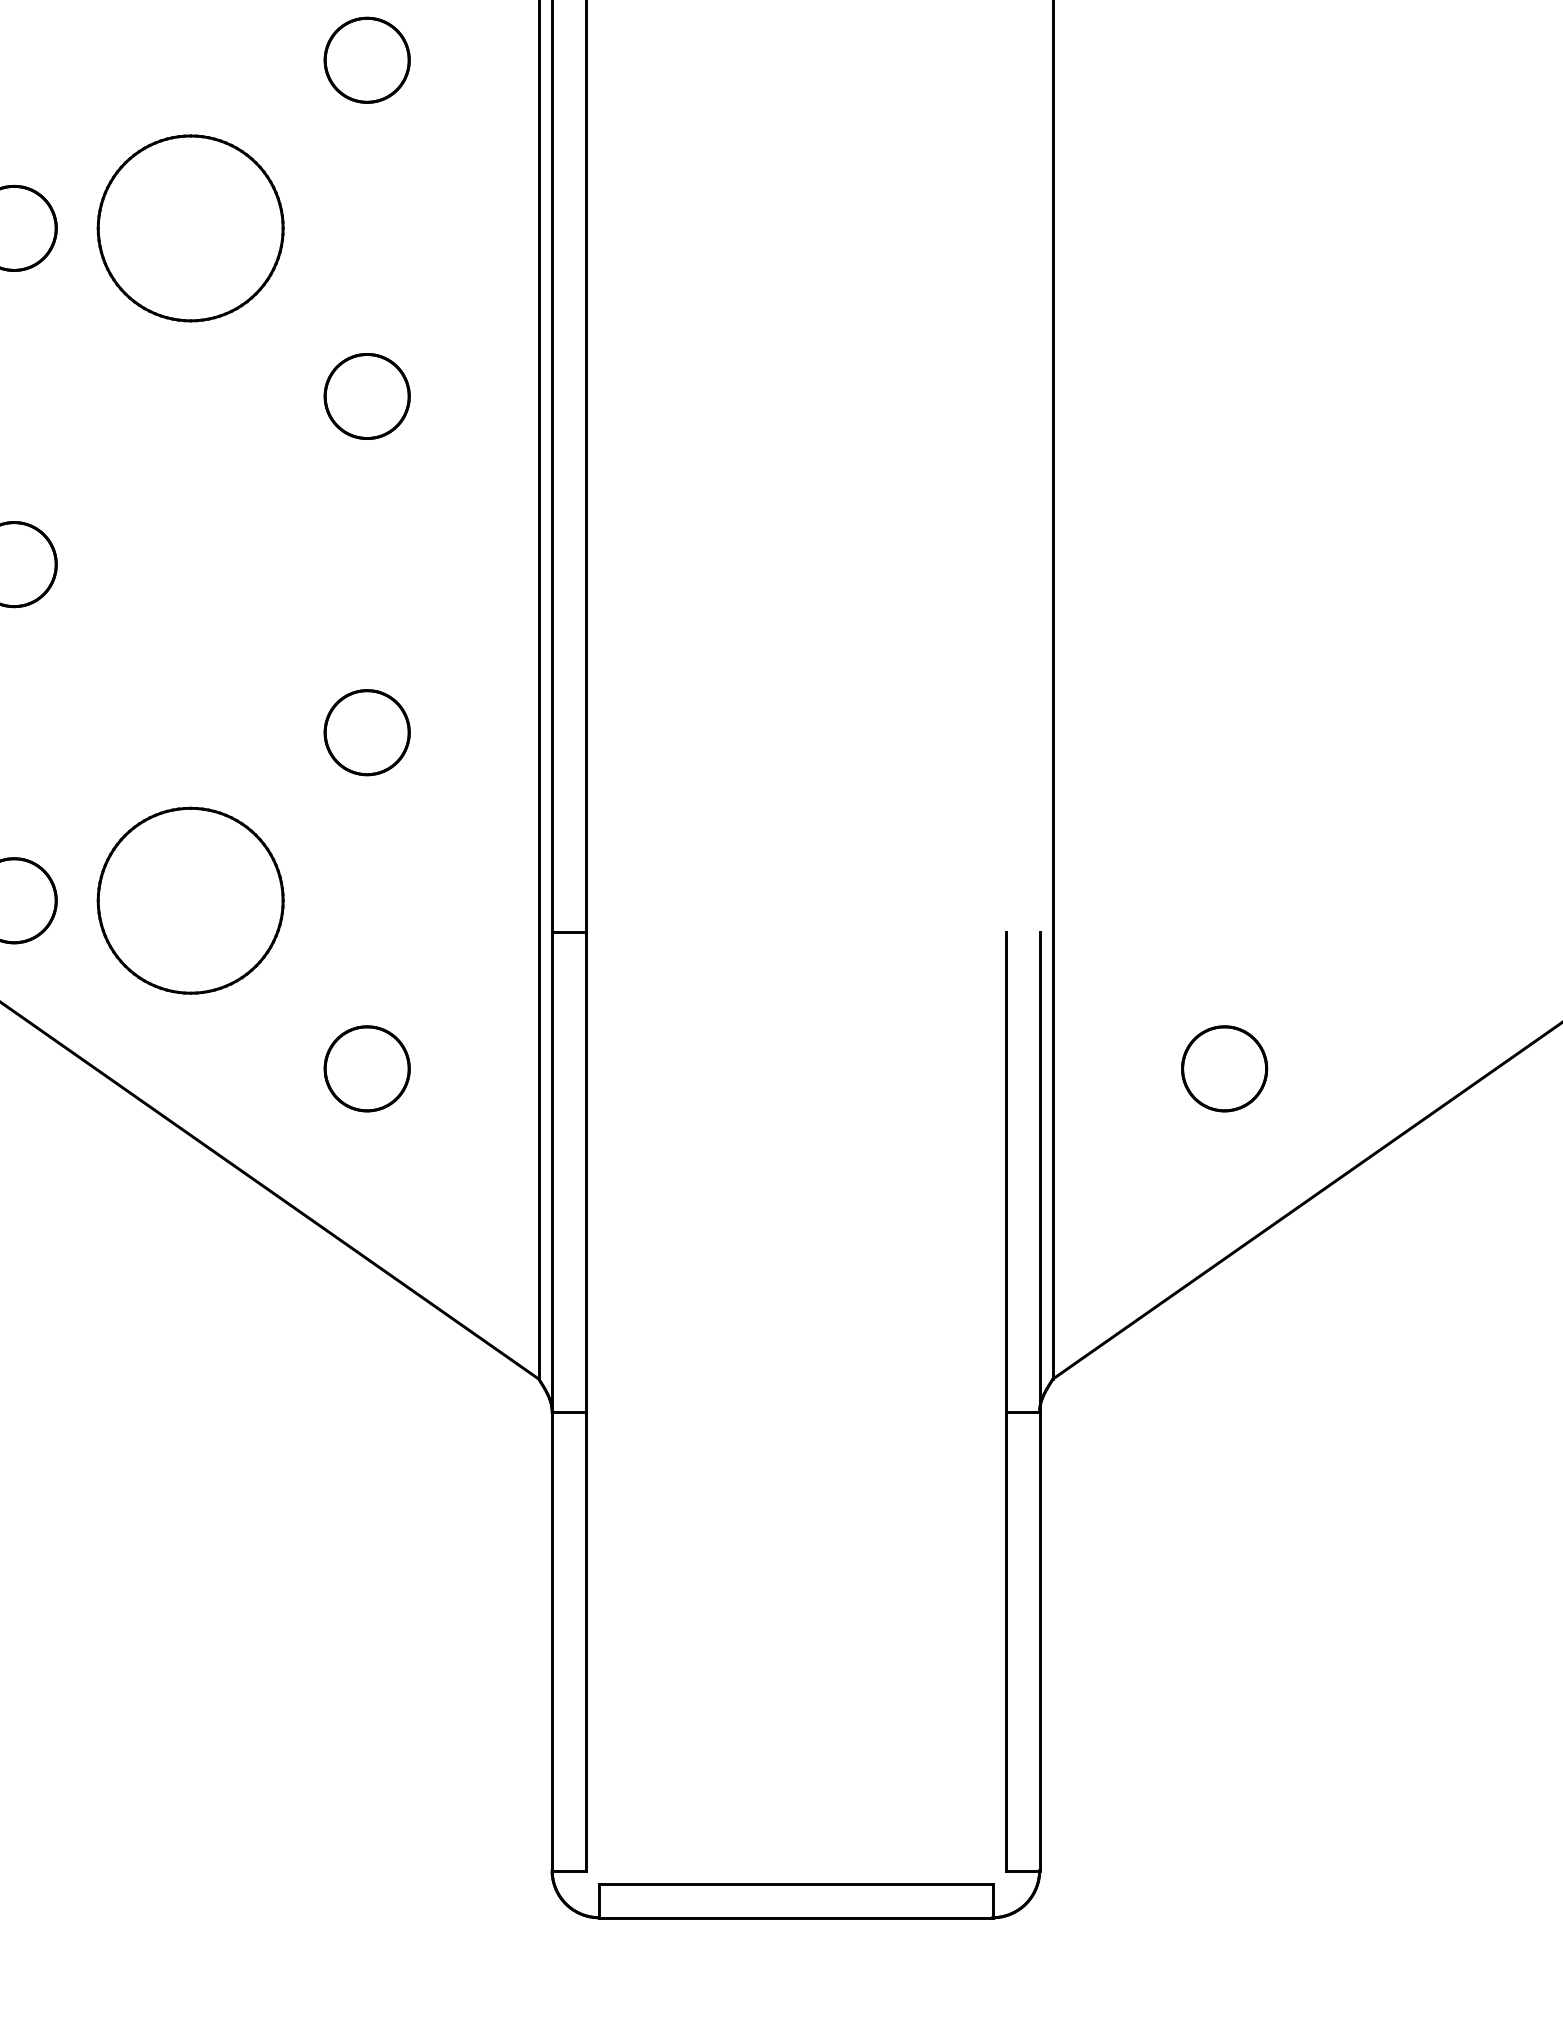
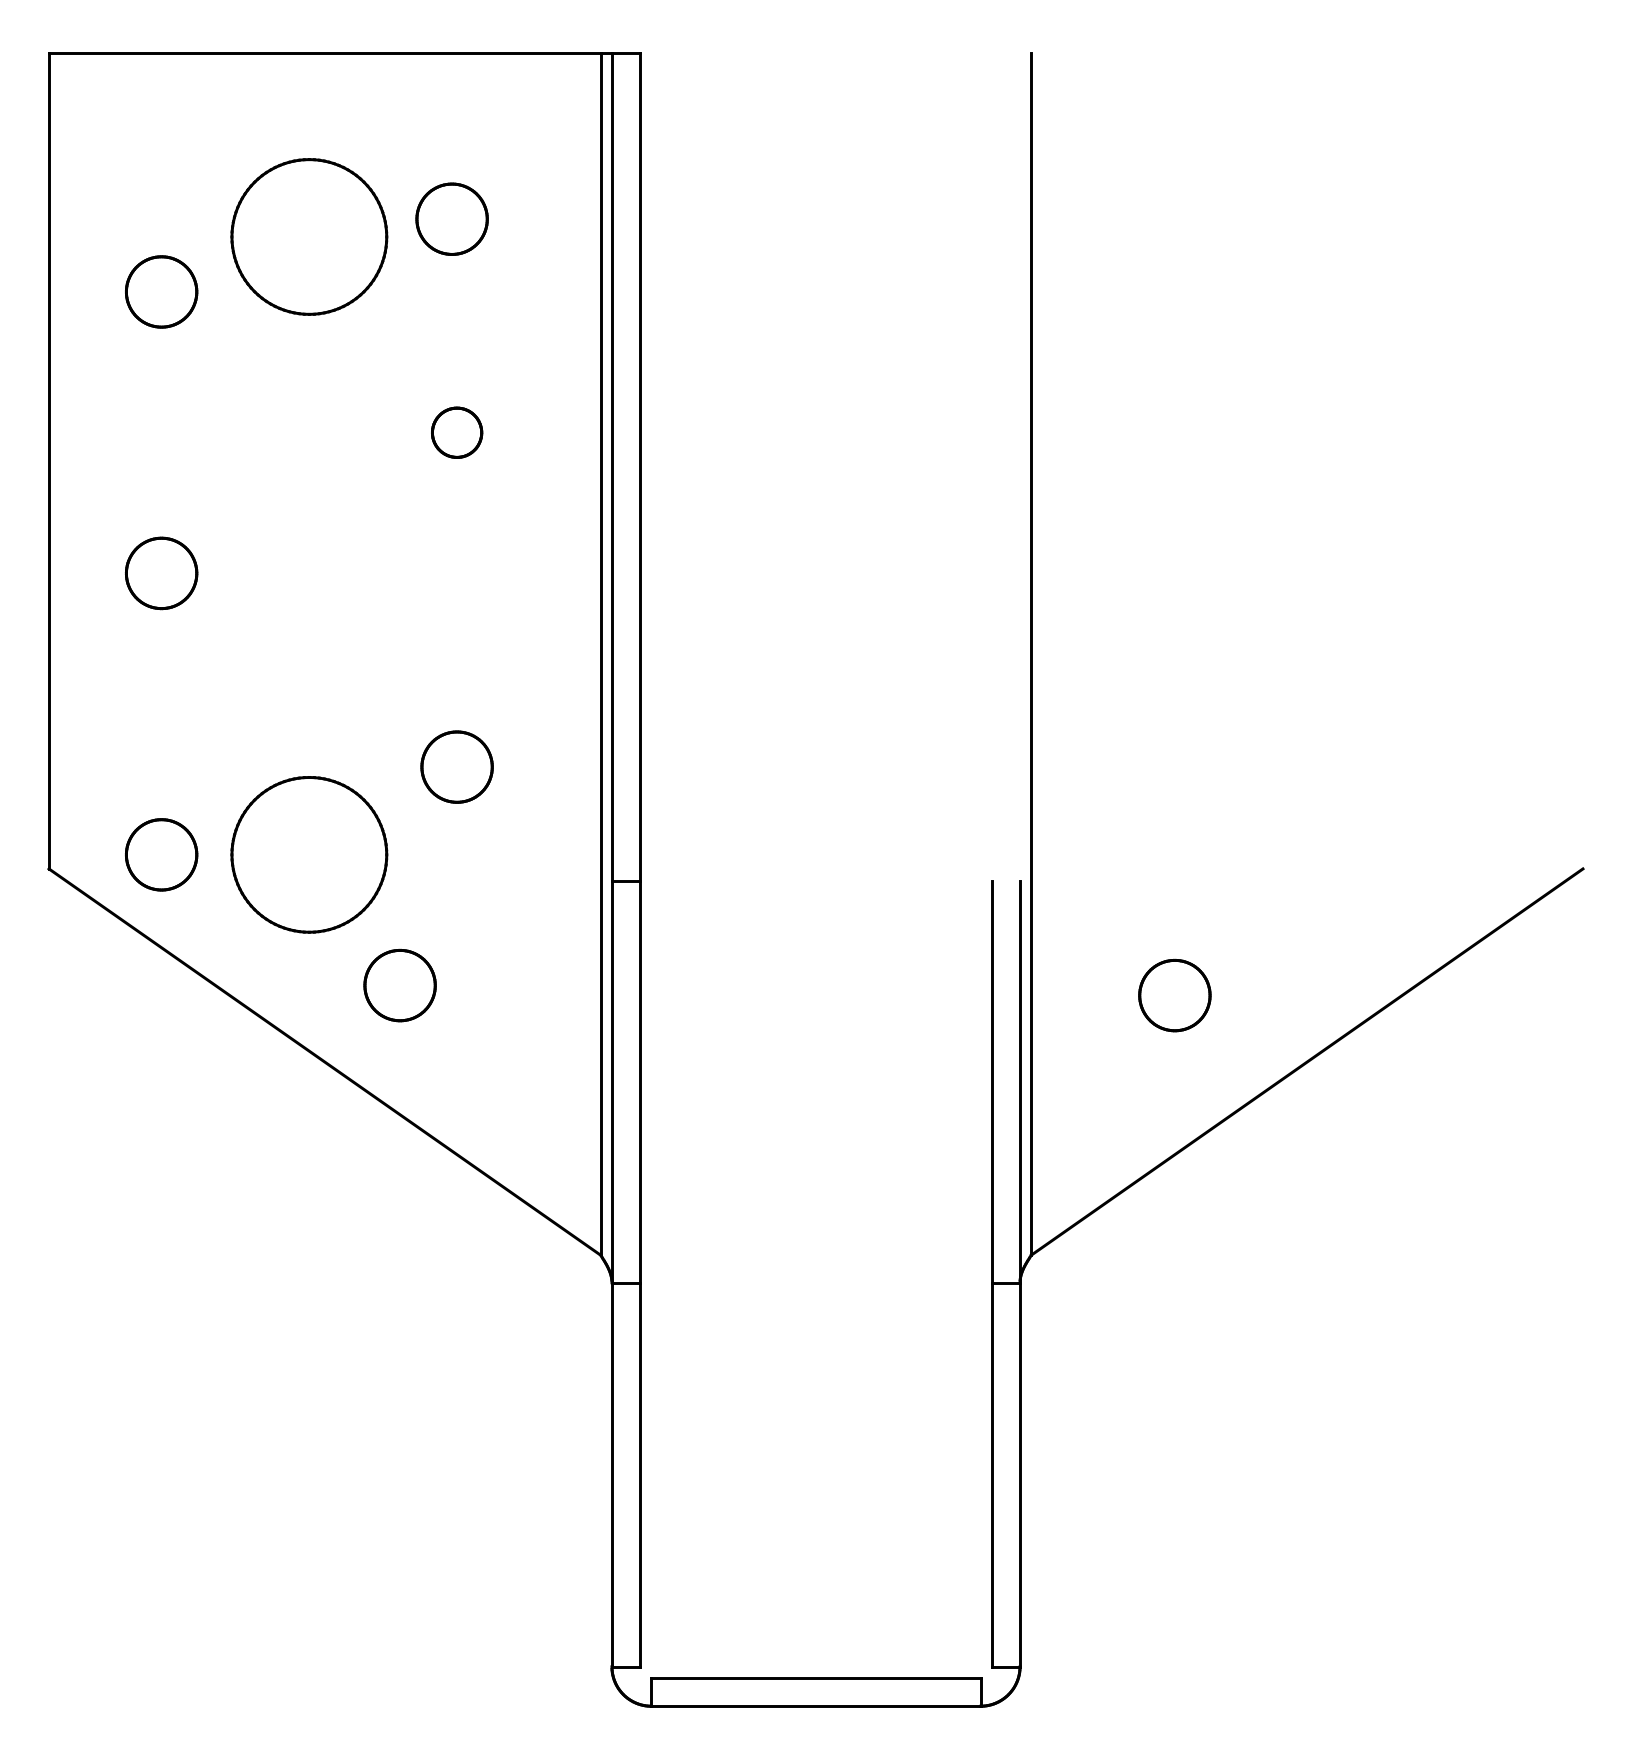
part: (366, 59) -> (451, 218), moved
part: (190, 227) -> (309, 236), moved
part: (366, 396) -> (456, 432), size x0.7
part: (366, 731) -> (456, 766), moved
part: (366, 1068) -> (399, 985), moved

